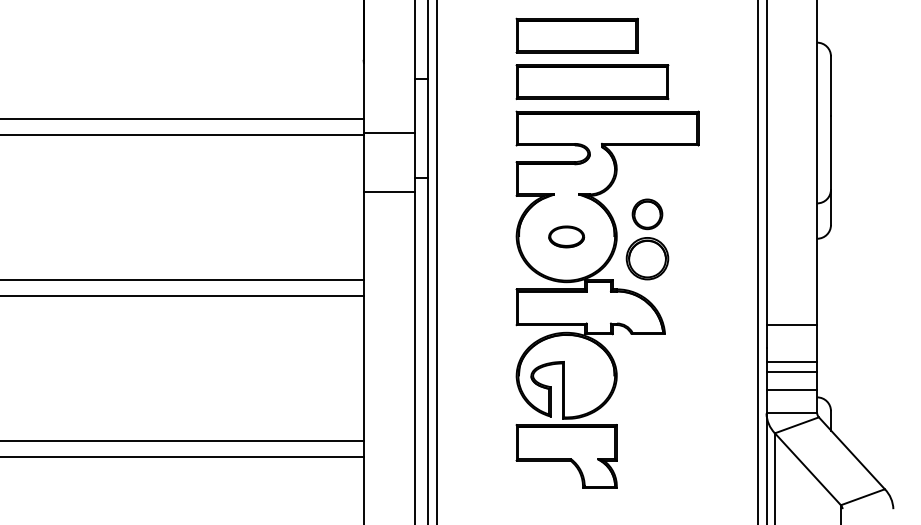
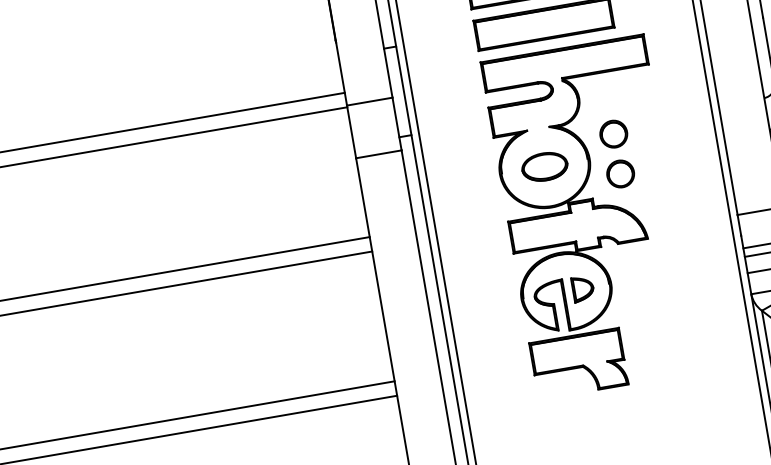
part: (566, 236) -> (544, 166), size x1.43
part: (647, 258) -> (620, 173), size x0.71
part: (585, 375) -> (583, 288), added

